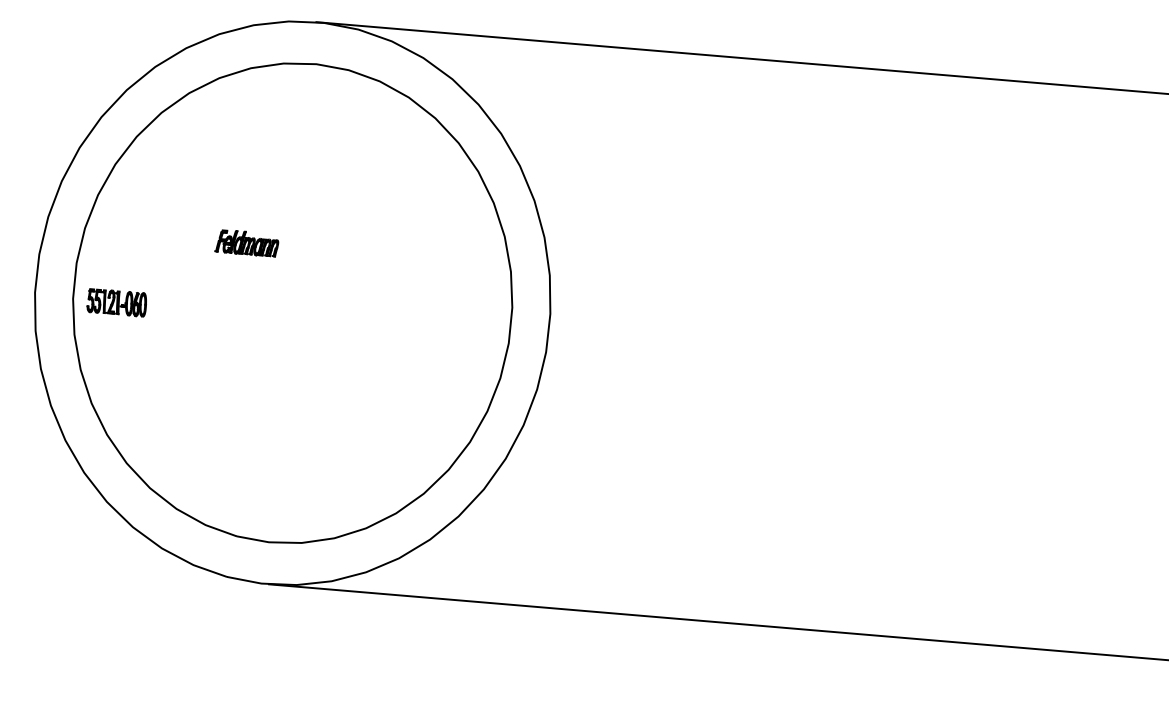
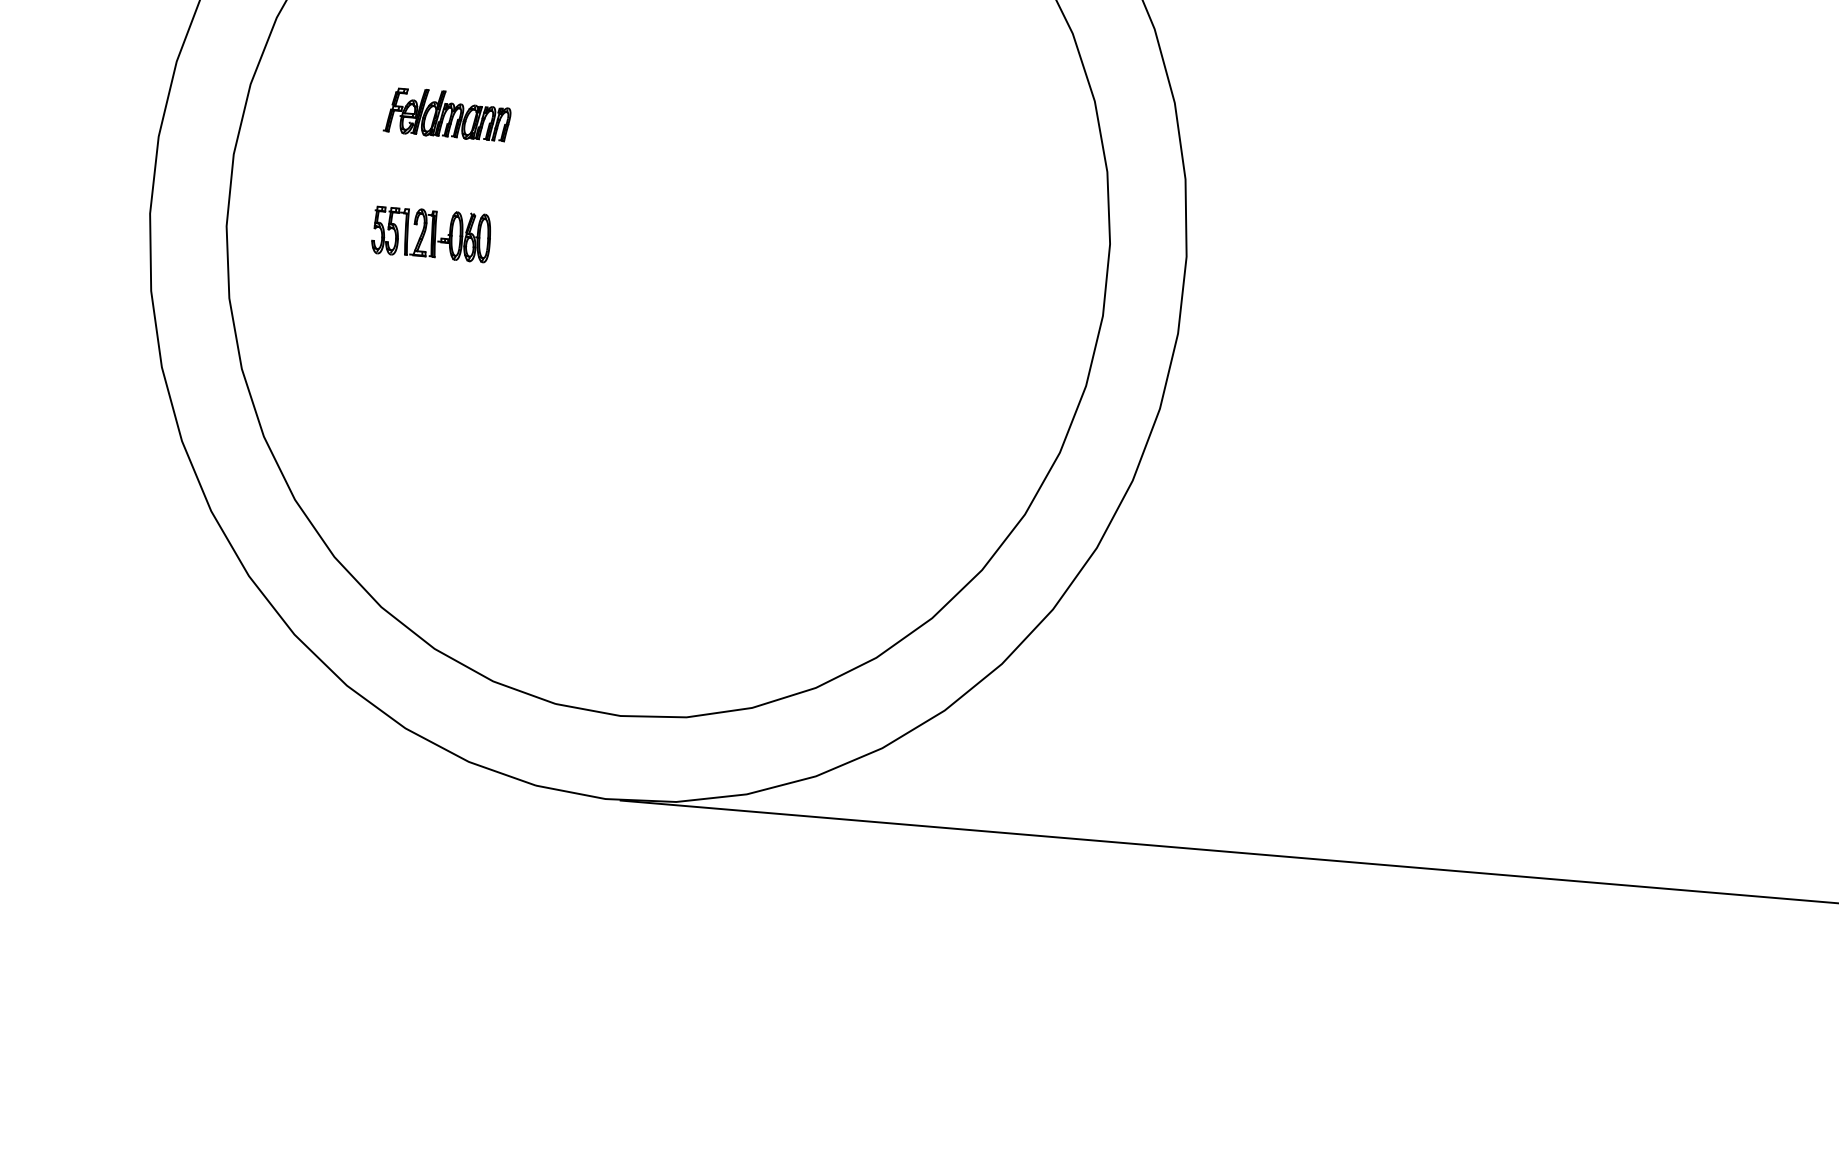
part: (246, 243) -> (446, 114), moved
part: (116, 302) -> (430, 233), moved

